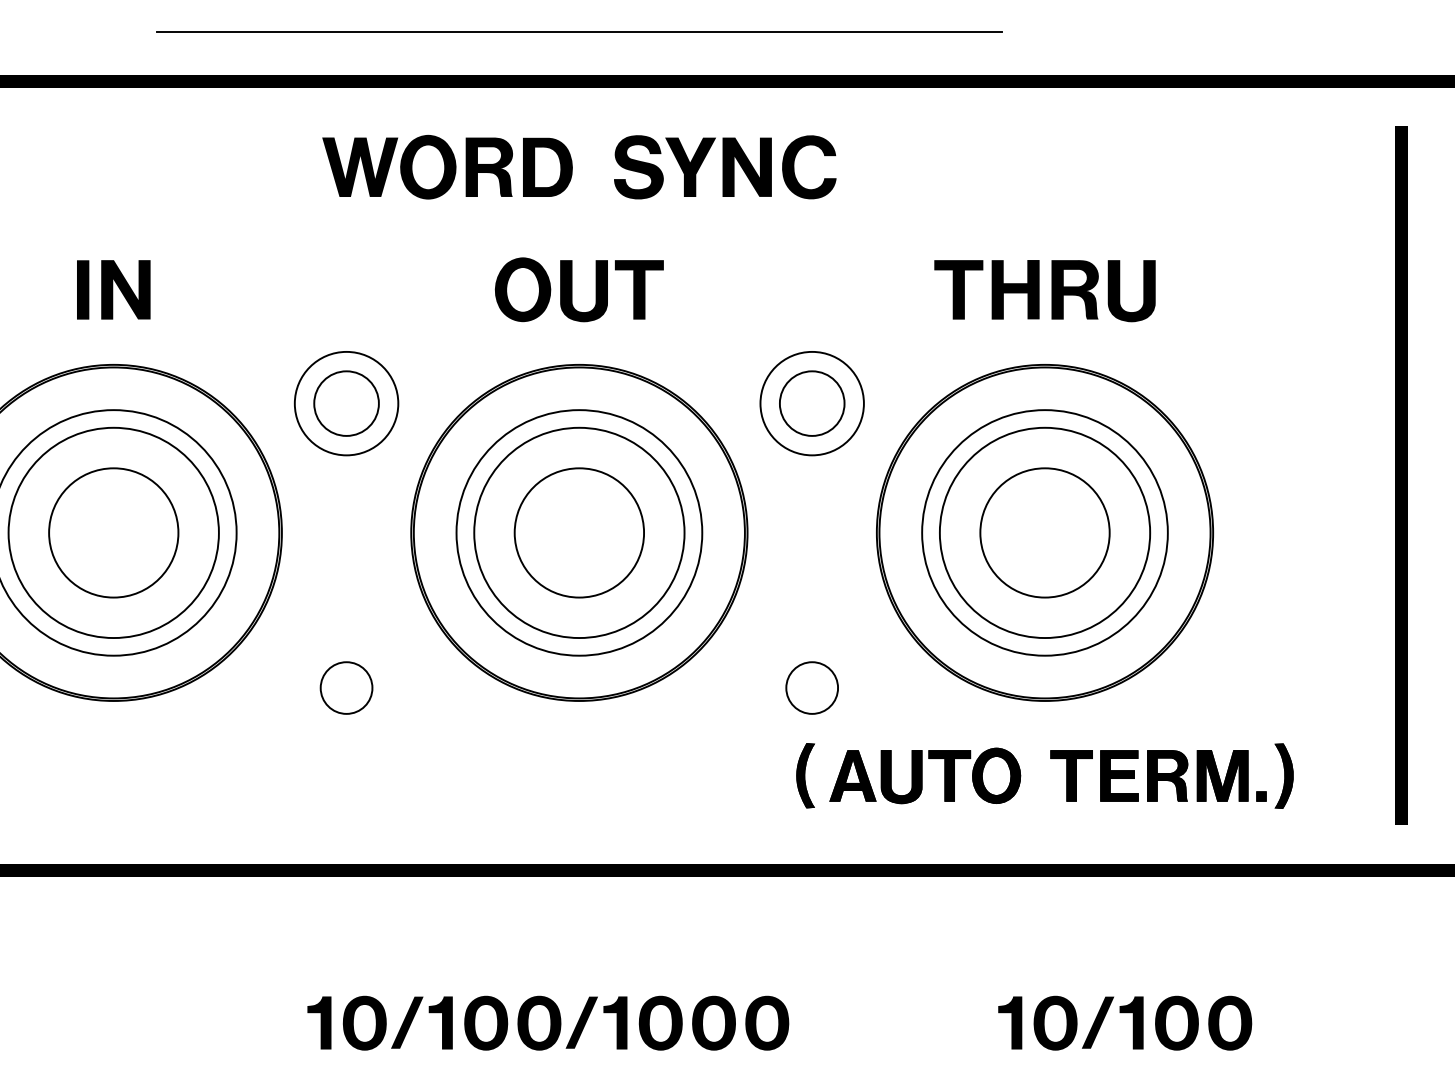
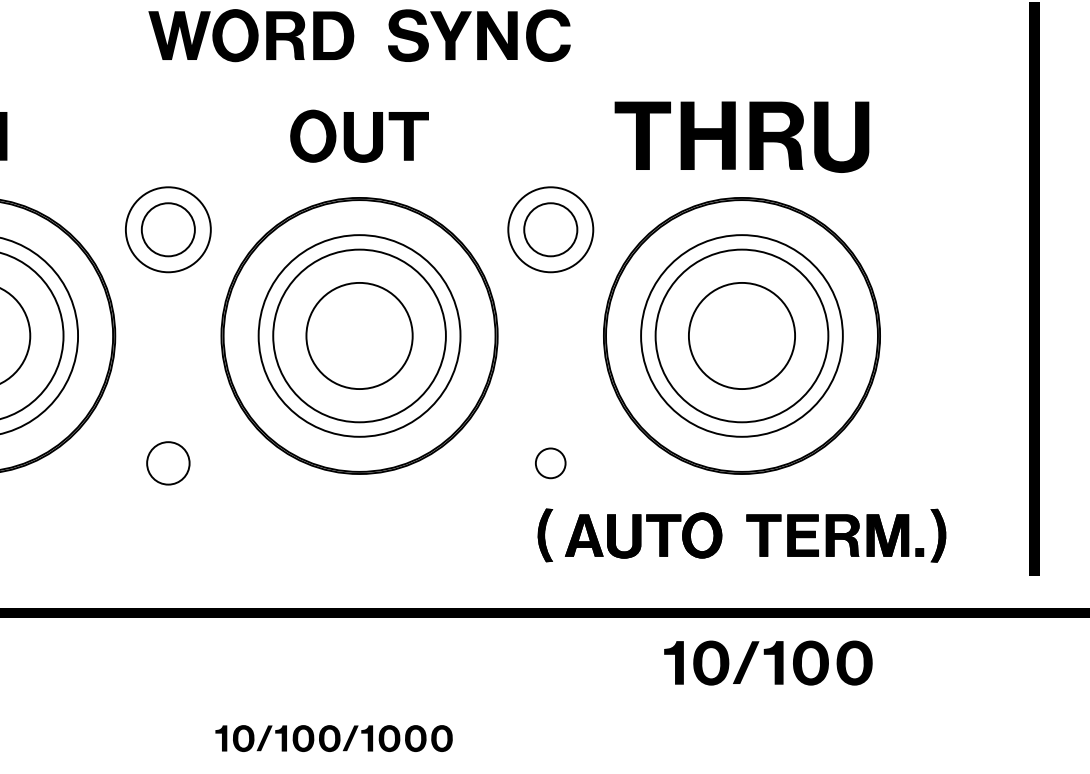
part: (1044, 291) -> (741, 137), size x1.4
part: (811, 687) -> (550, 462), size x0.7
part: (548, 1022) -> (334, 738), size x0.6
part: (1132, 1022) -> (774, 662), moved

